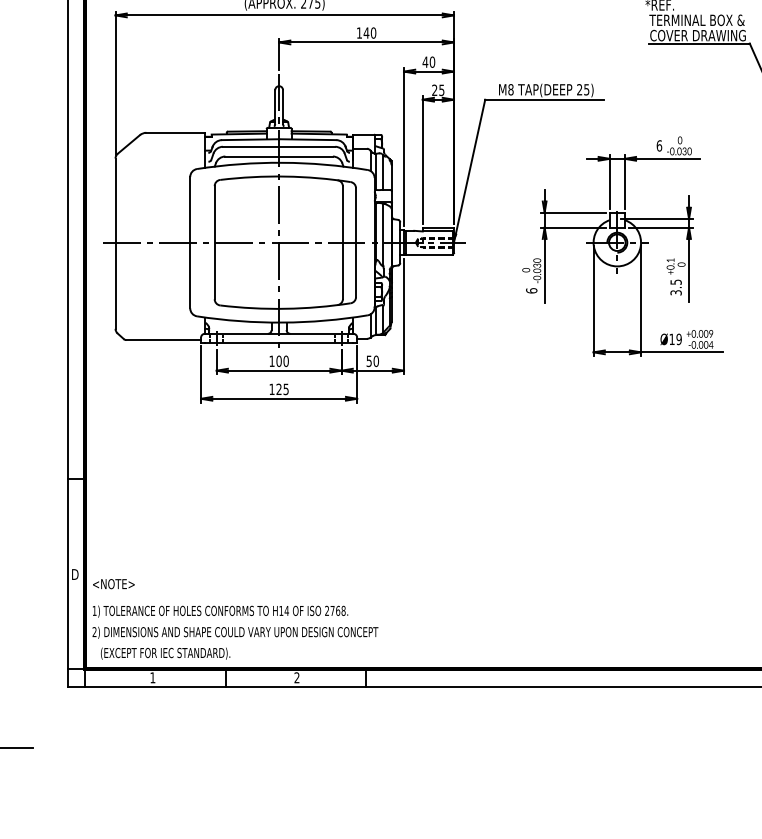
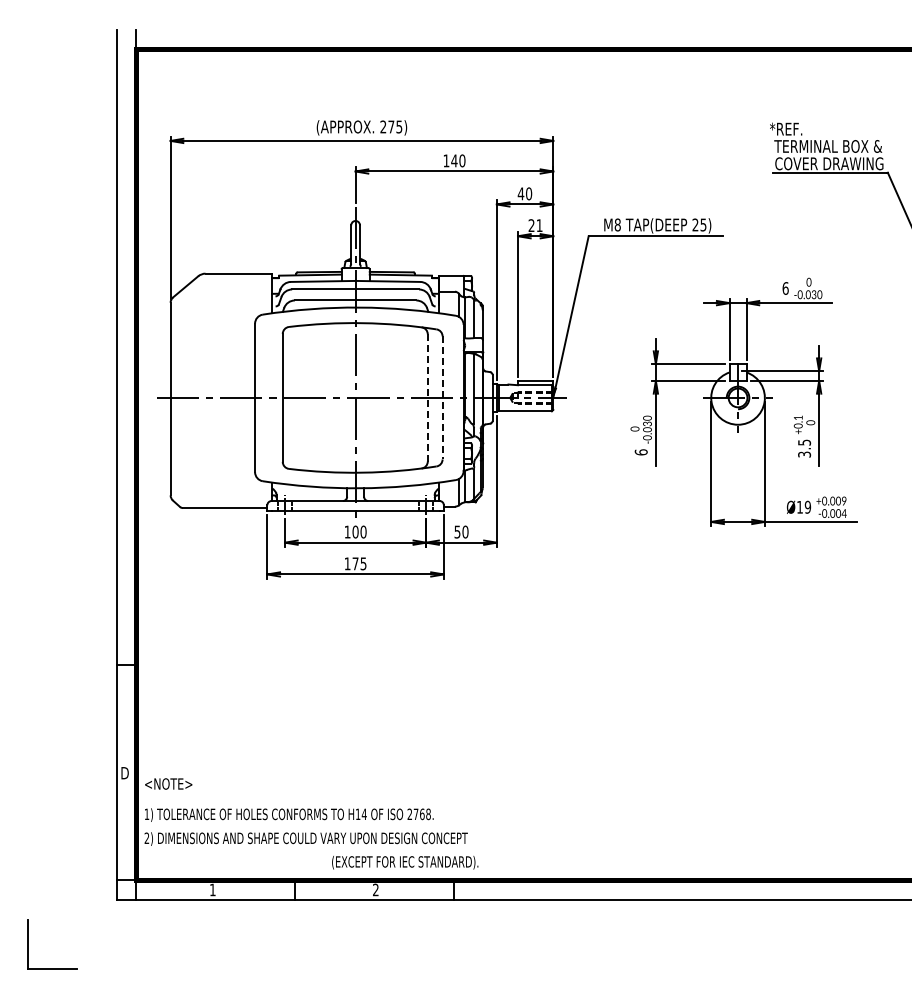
text: (441, 90) -> (539, 225), 25 -> 21
line: (342, 242) -> (427, 397), solid -> dashed
line: (355, 242) -> (442, 397), solid -> dashed
text: (279, 389) -> (355, 563), 125 -> 175
text: (165, 653) -> (405, 862), moved

